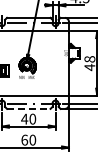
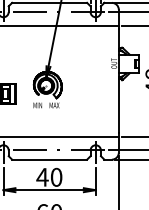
line: (28, 108) -> (49, 158), dashed -> solid

